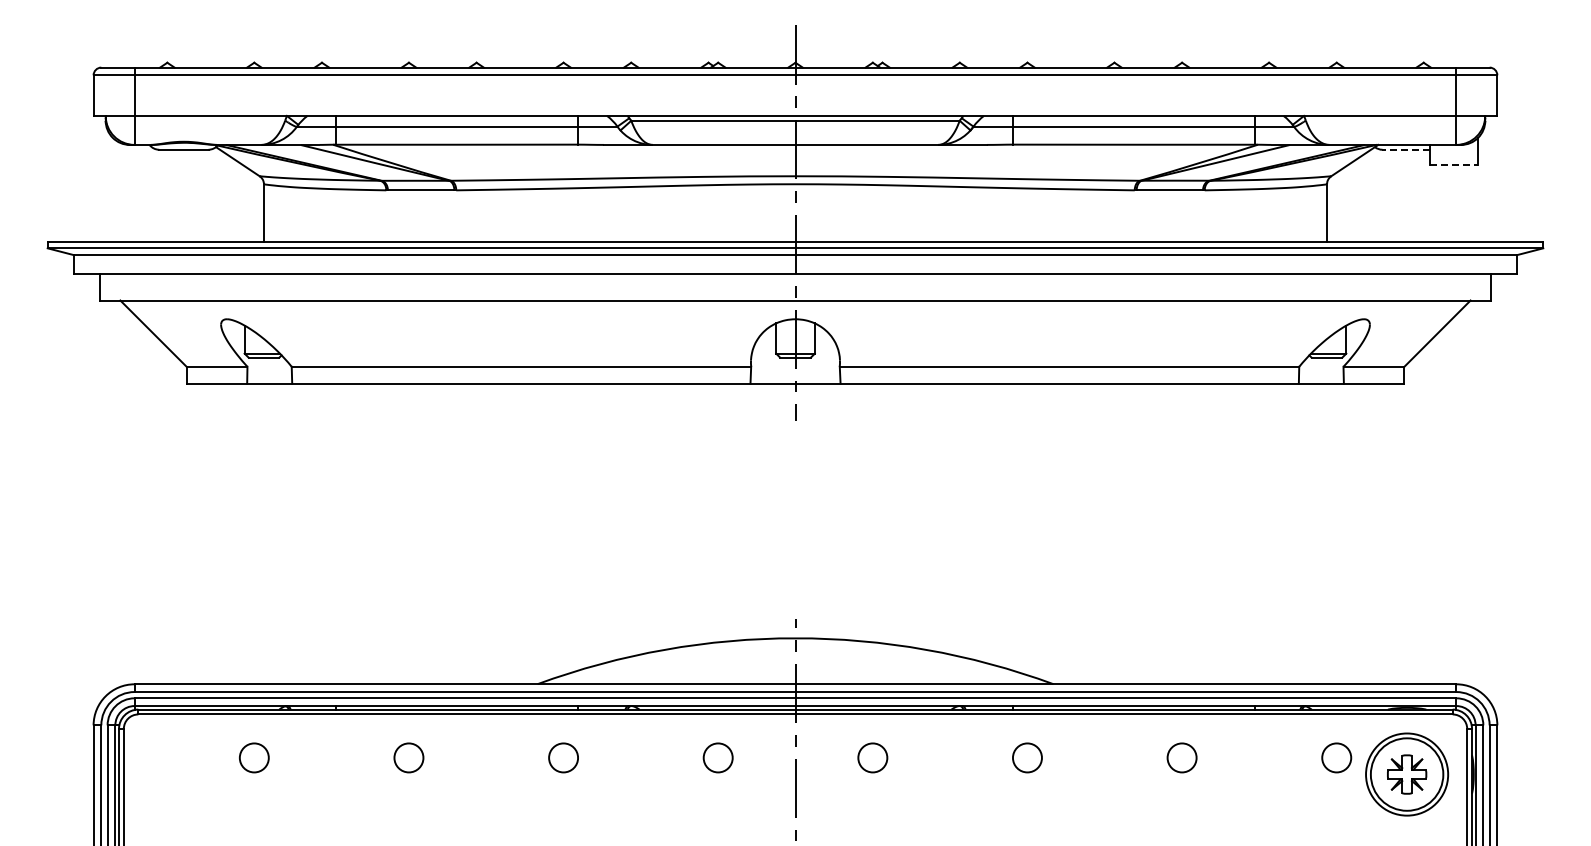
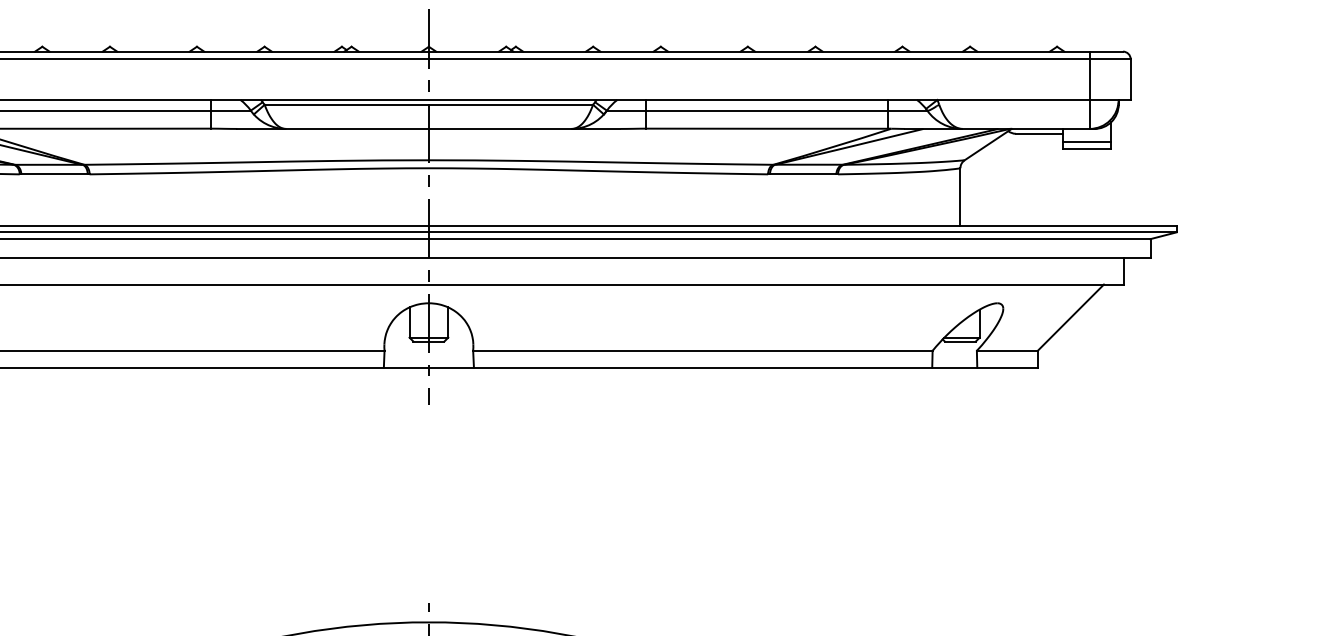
line: (1406, 149) -> (1039, 133), dashed -> solid
line: (1453, 158) -> (1086, 142), added
line: (1454, 164) -> (1087, 148), dashed -> solid

